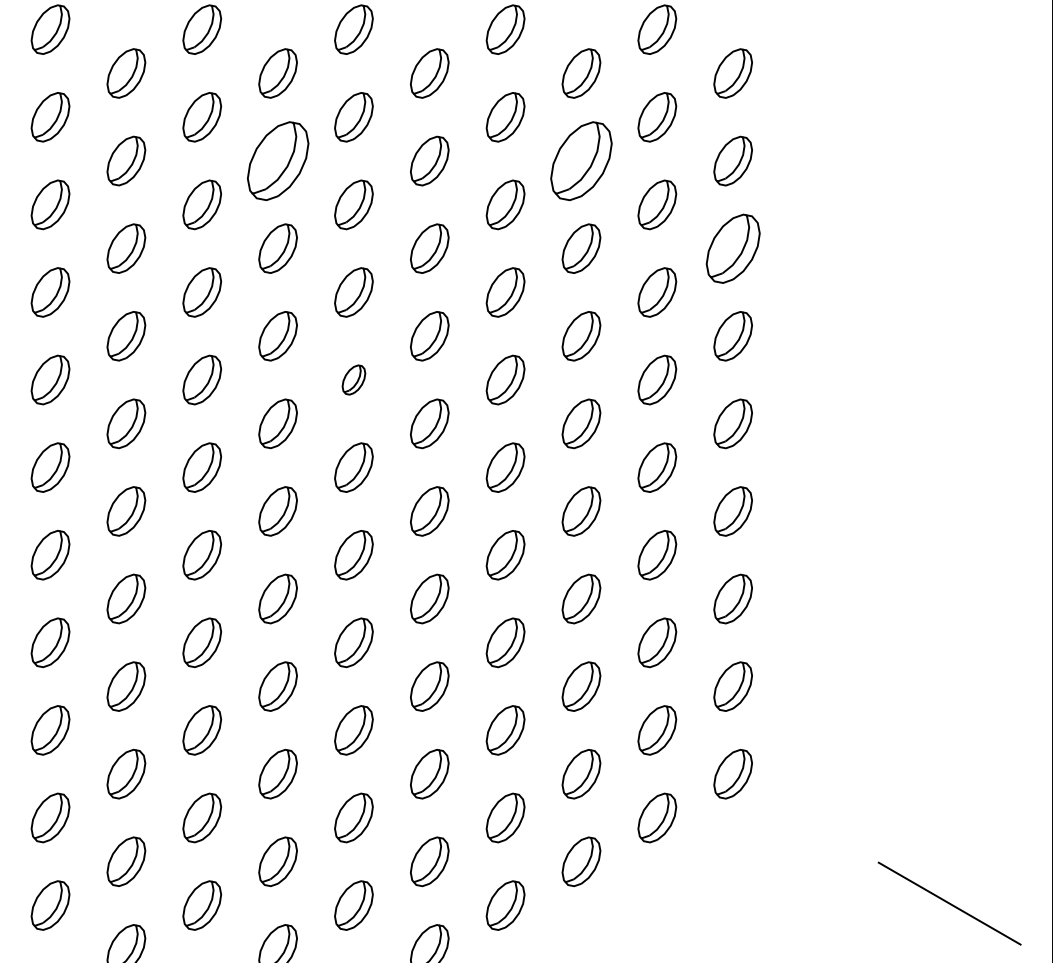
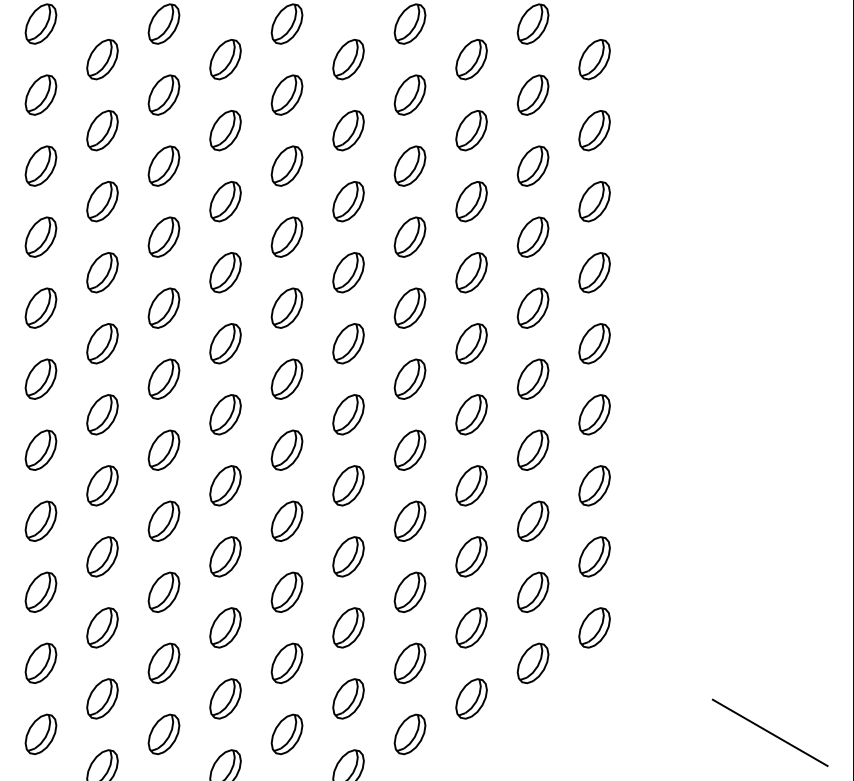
part: (277, 160) -> (225, 130), size x0.62
part: (581, 160) -> (471, 130), size x0.62
part: (732, 248) -> (594, 201), size x0.71
part: (353, 379) -> (286, 307), size x1.67

